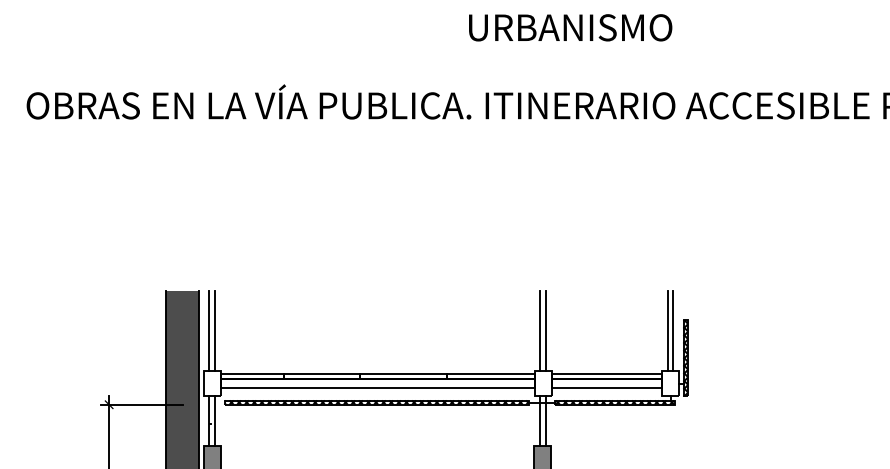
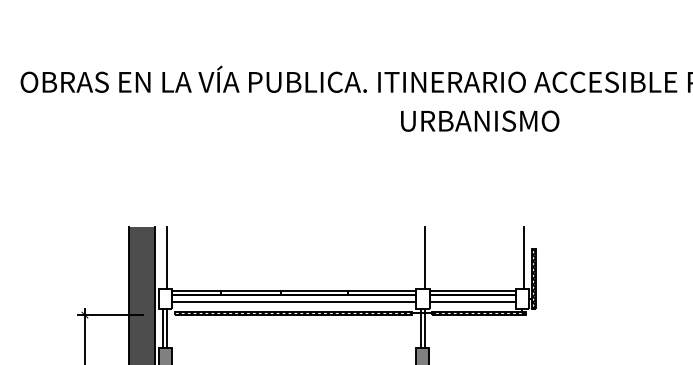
text: (570, 27) -> (480, 120), moved
line: (209, 330) -> (163, 257), removed
line: (540, 330) -> (420, 257), removed
line: (667, 330) -> (519, 257), removed

